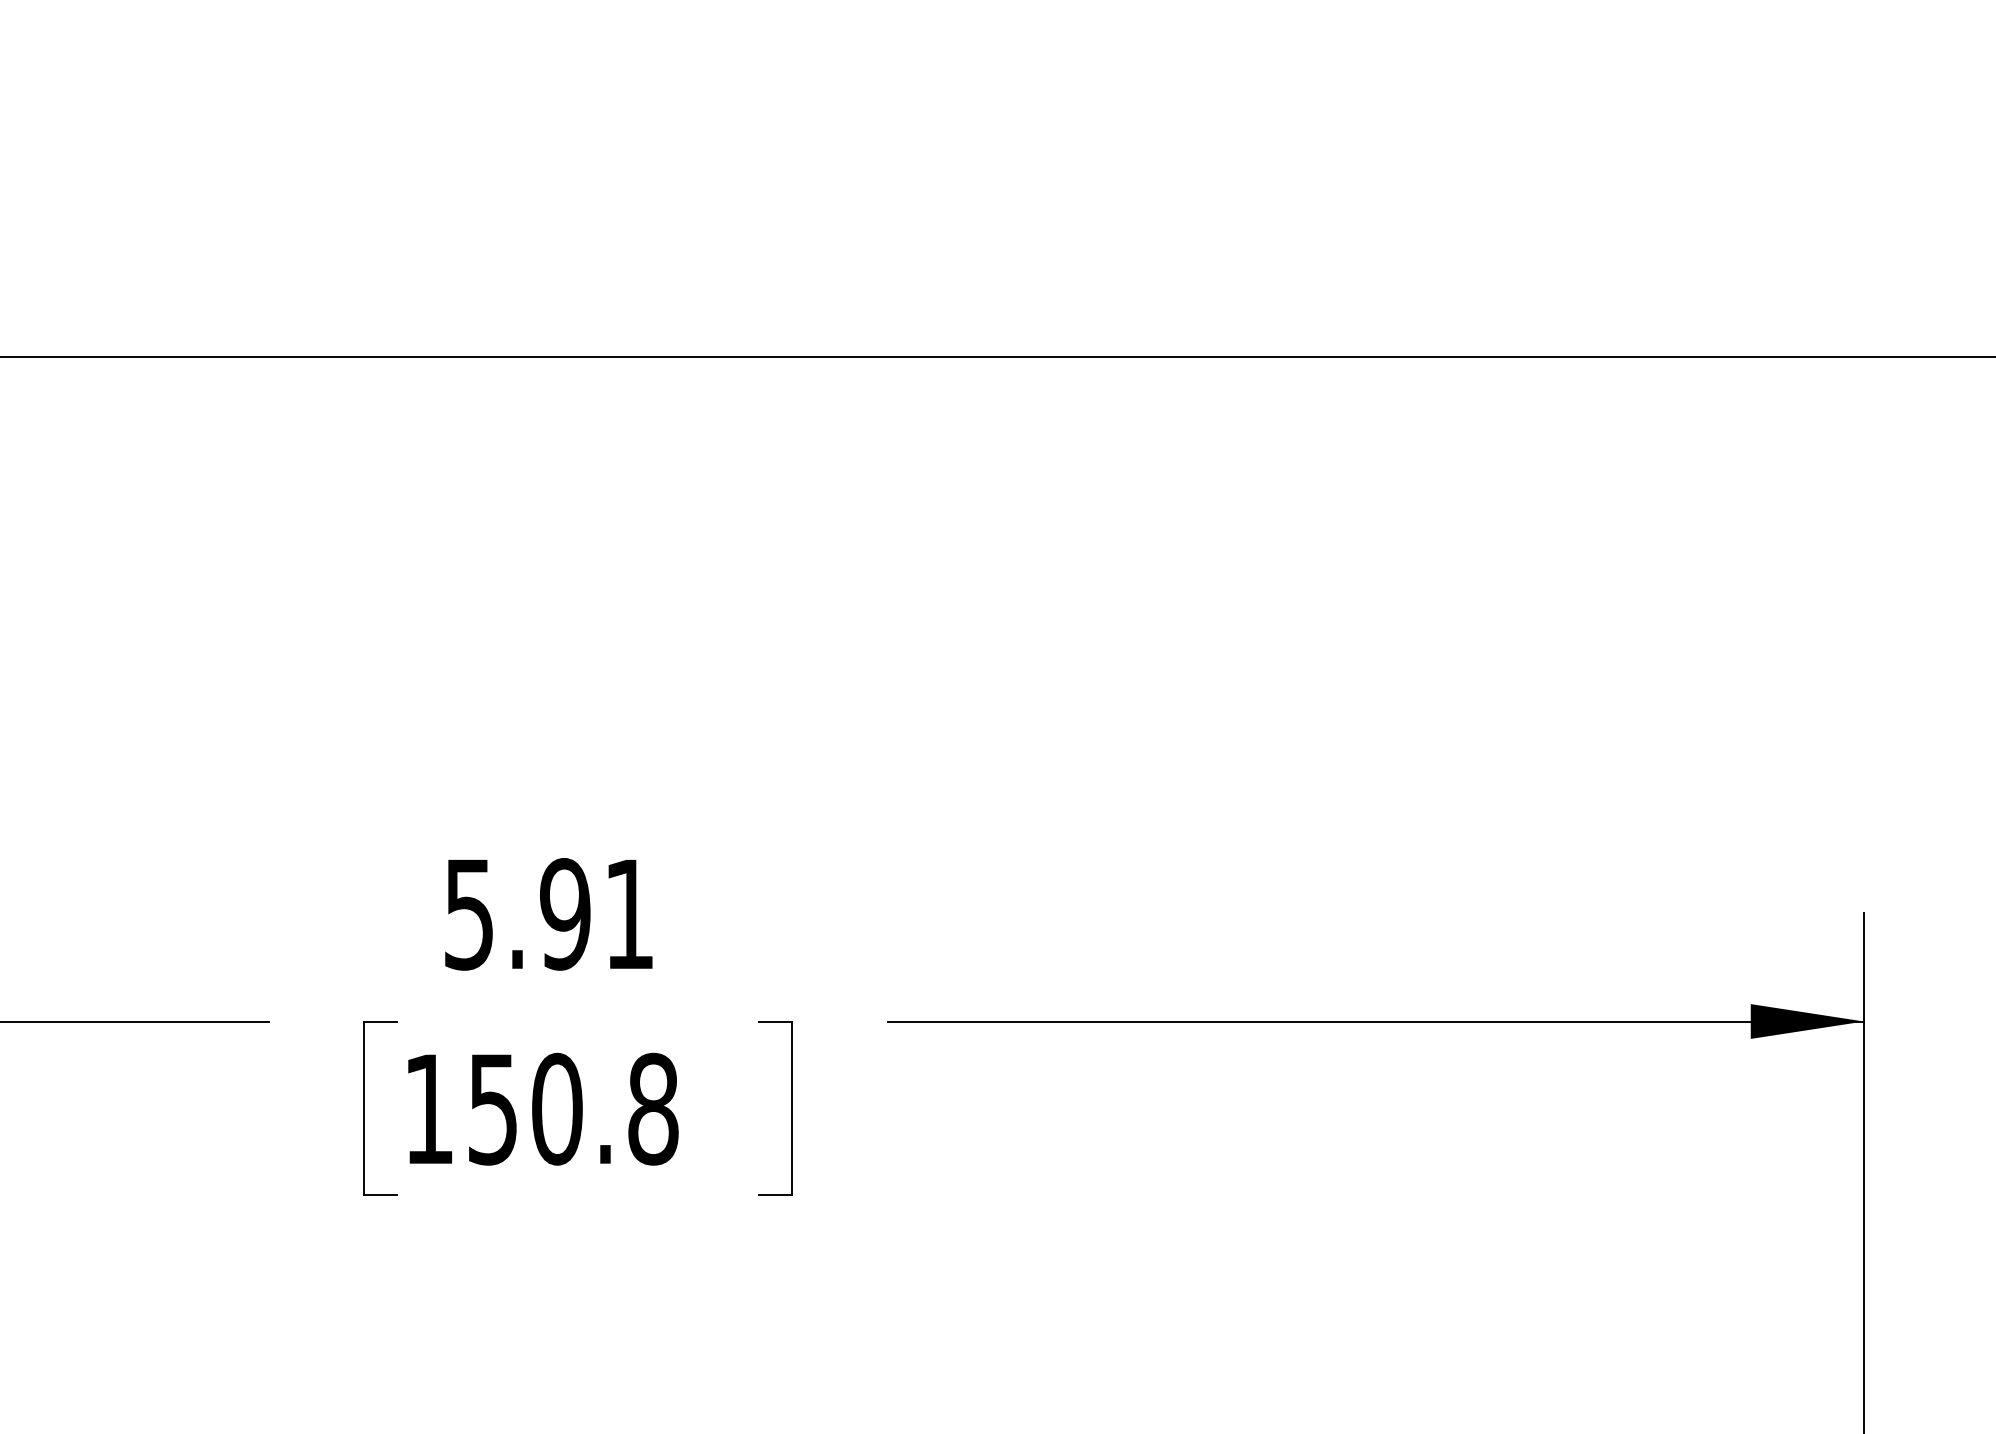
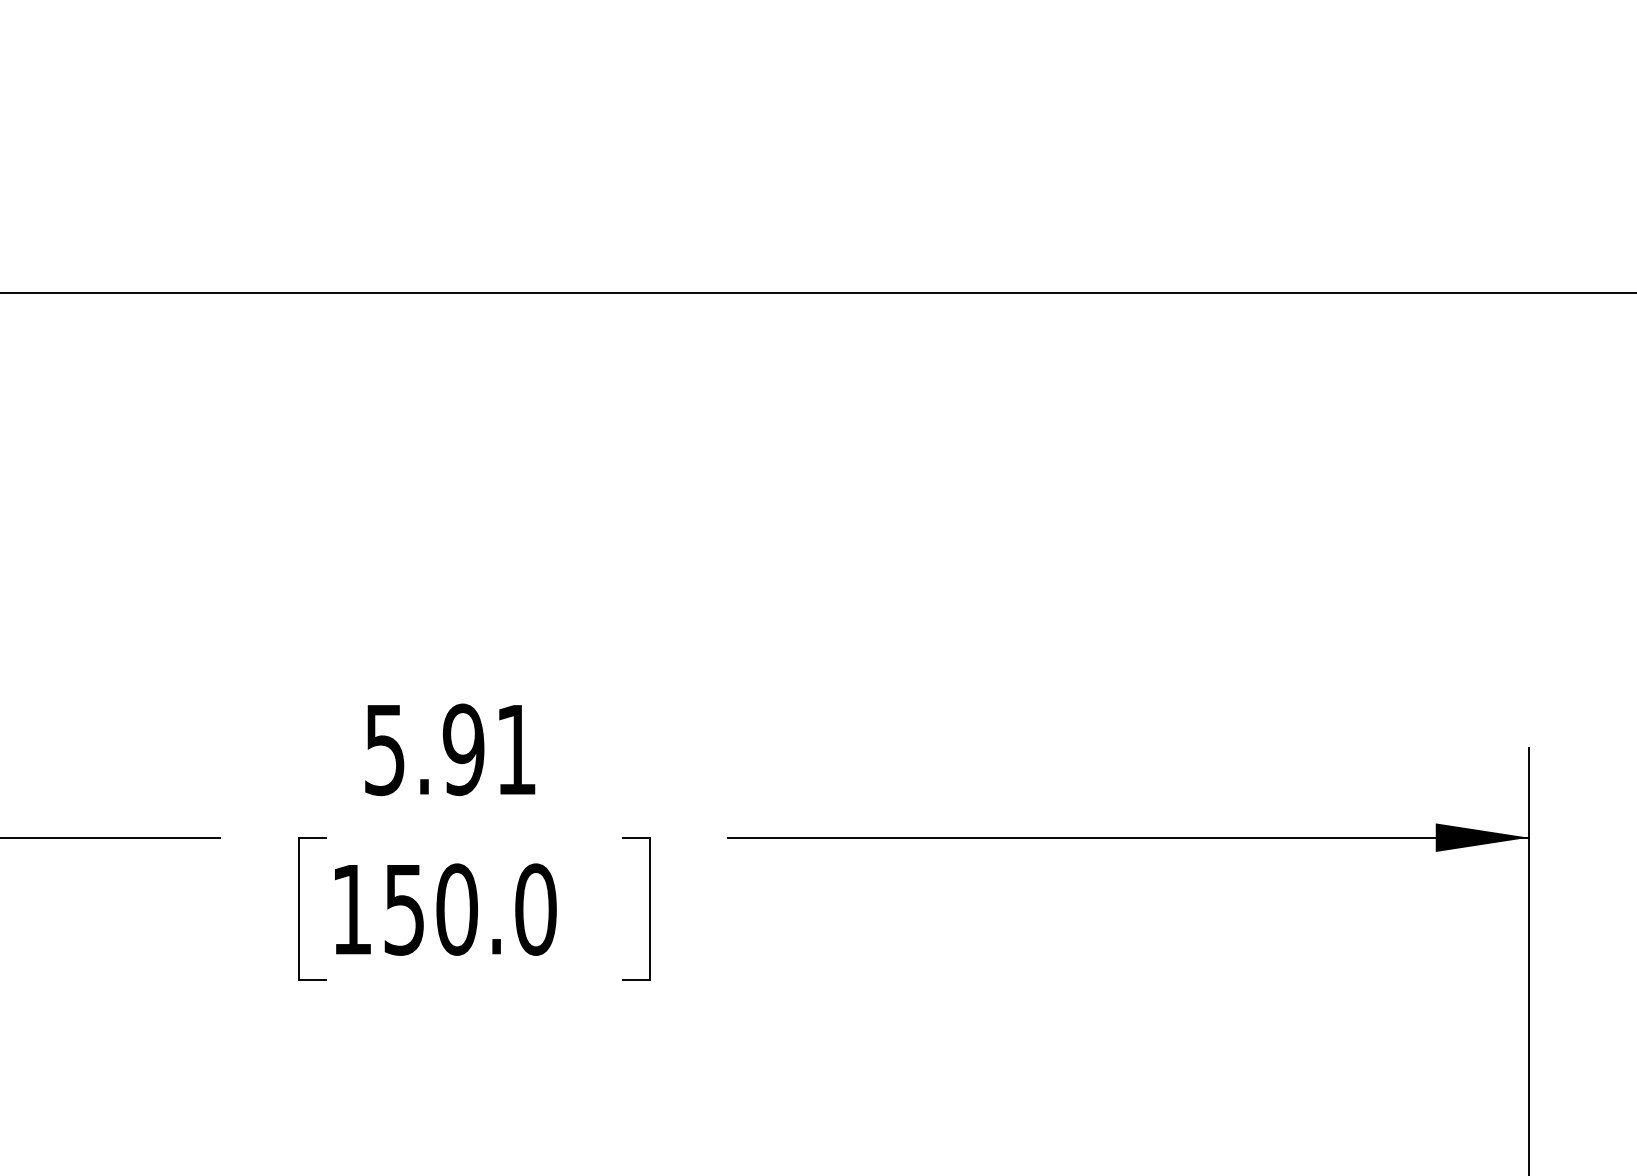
text: (653, 1109) -> (536, 909), 150.8 -> 150.0

